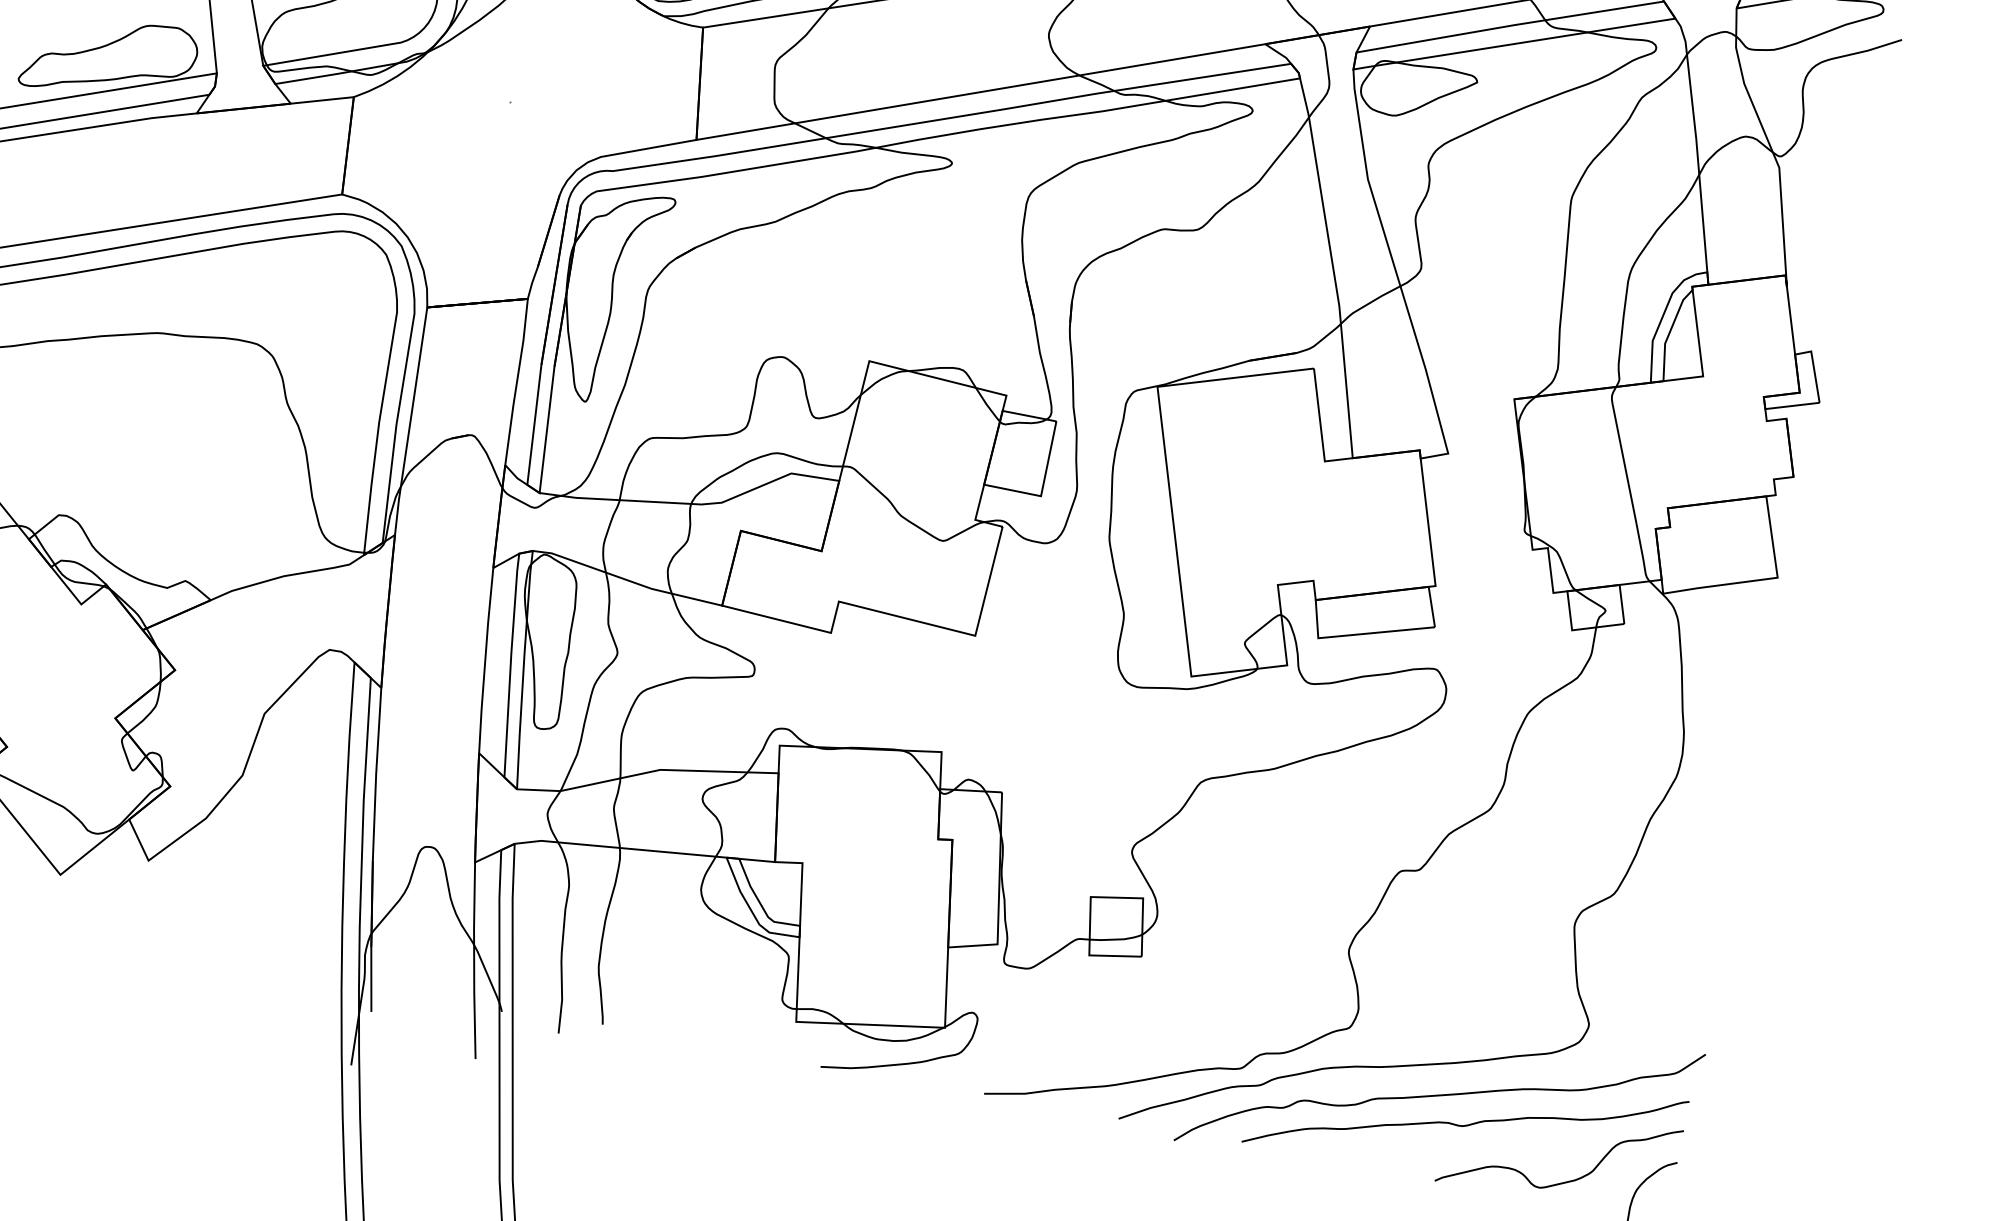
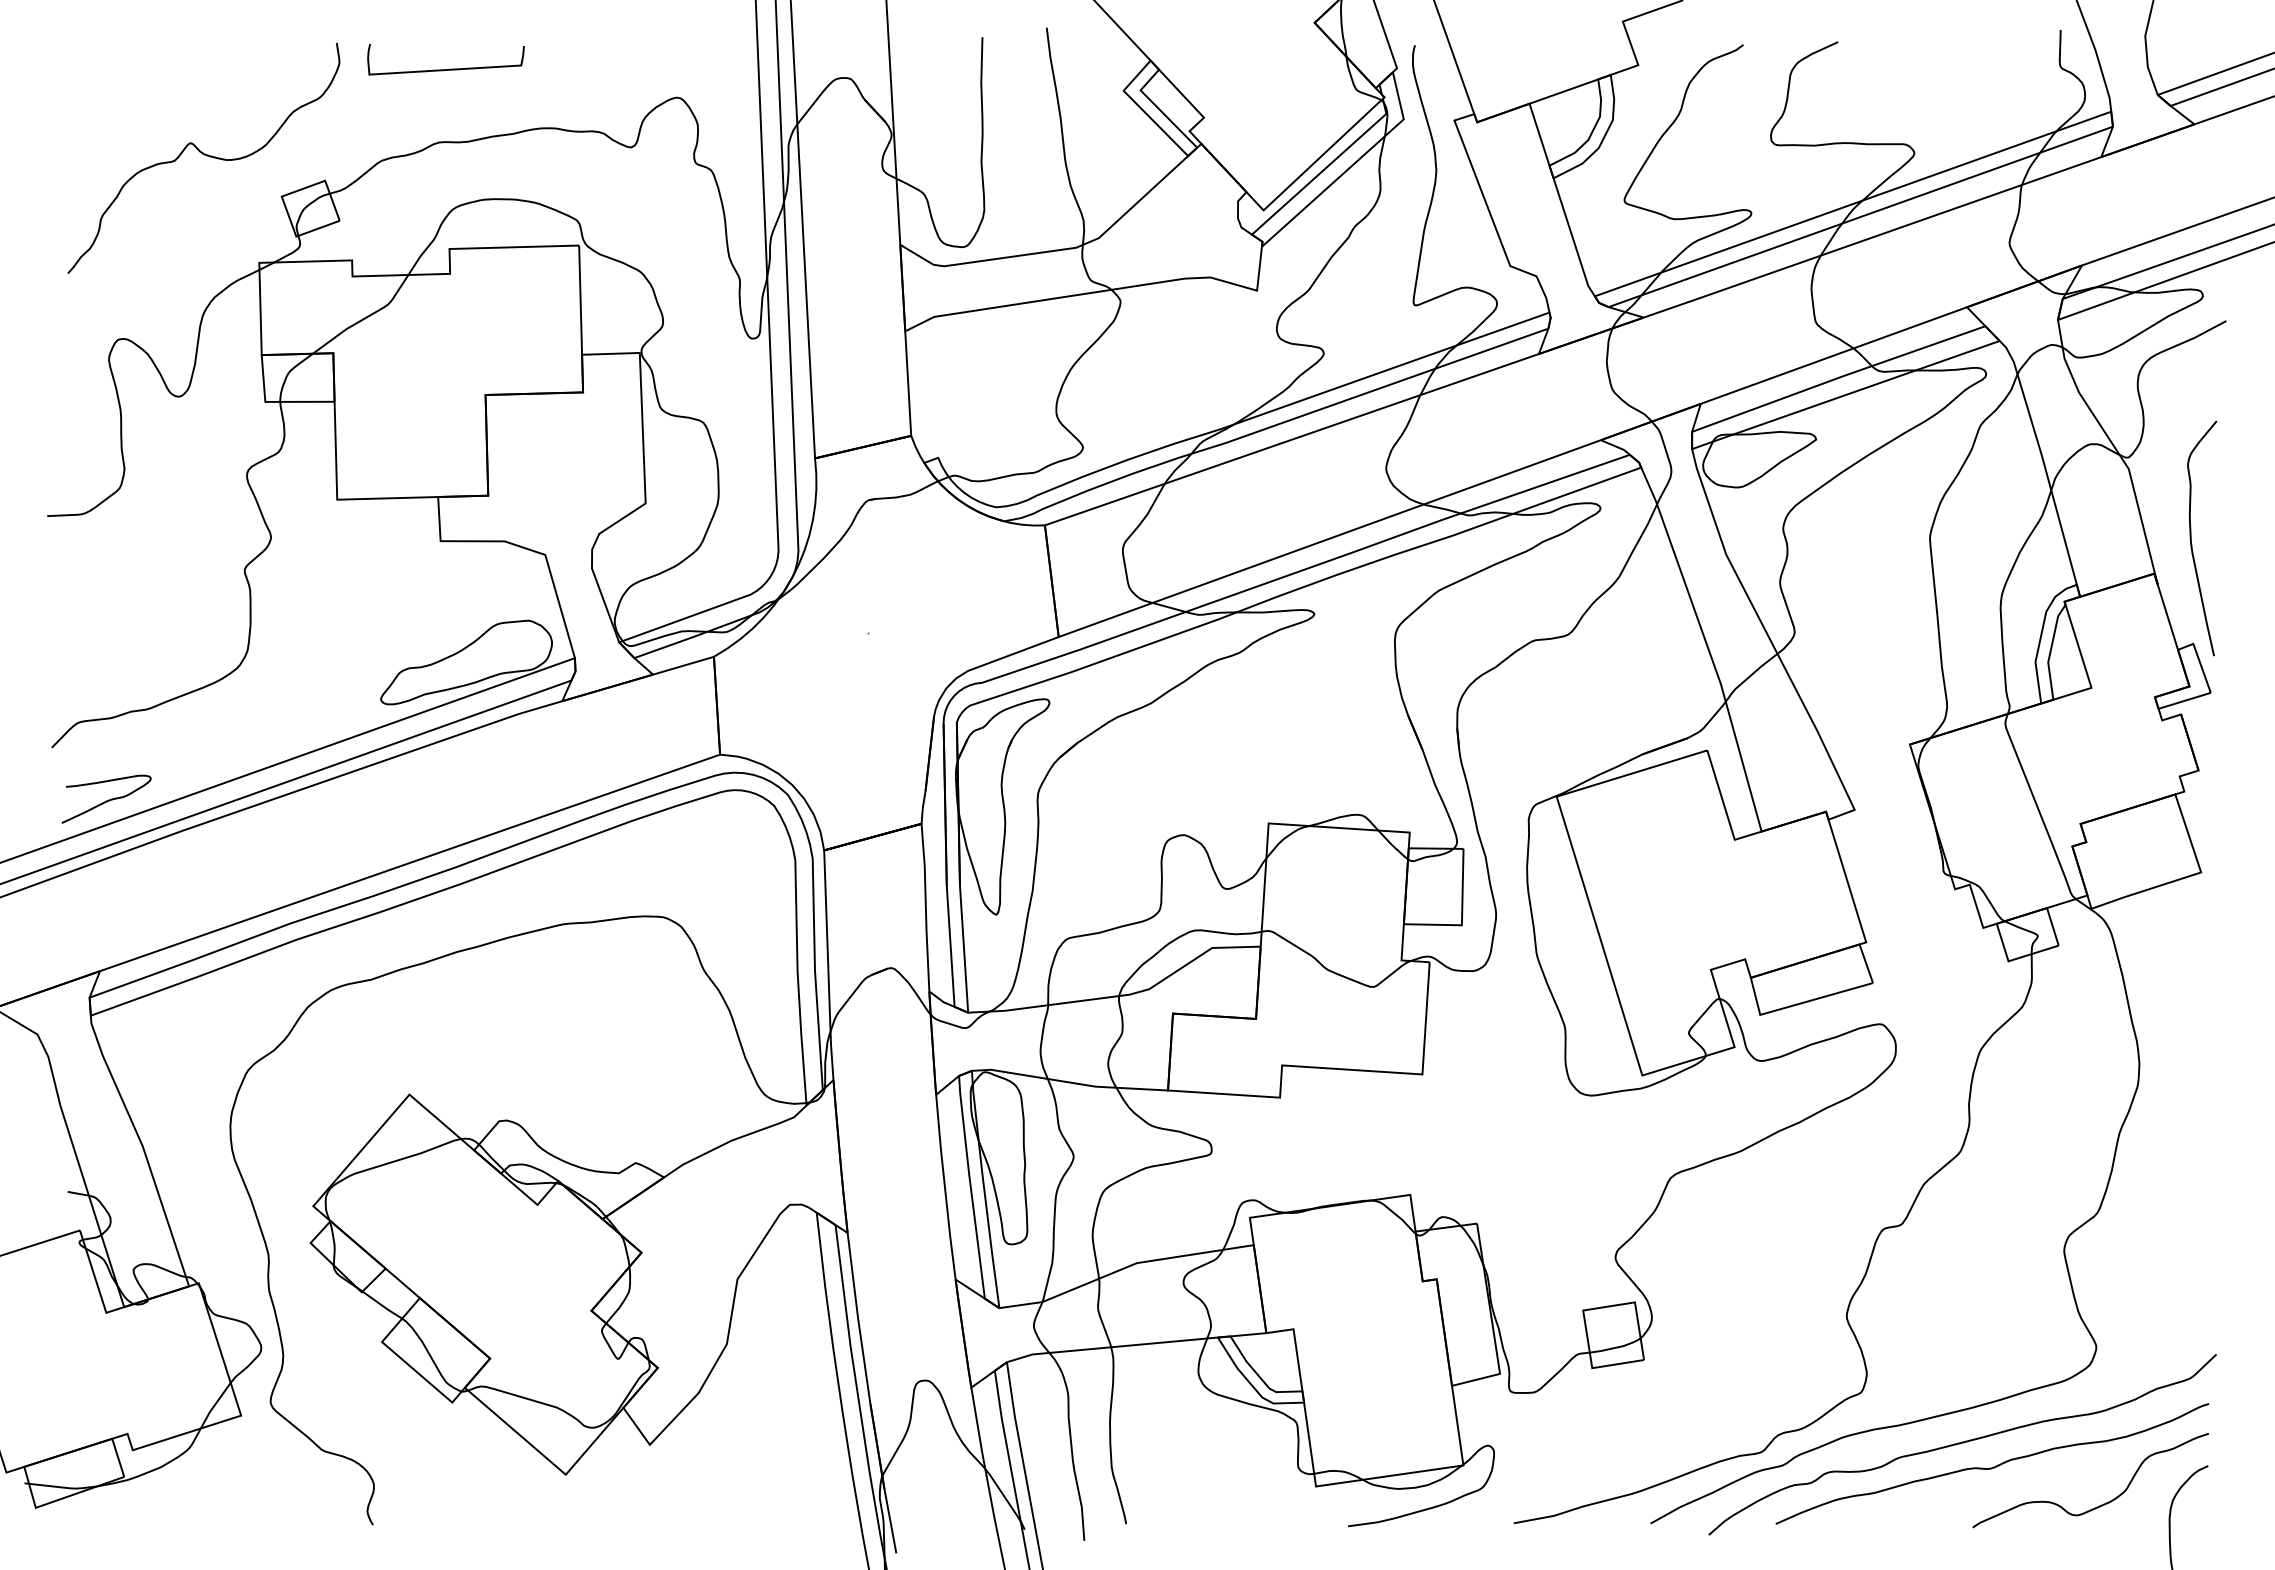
curve: (1828, 247) -> (2191, 538), added

